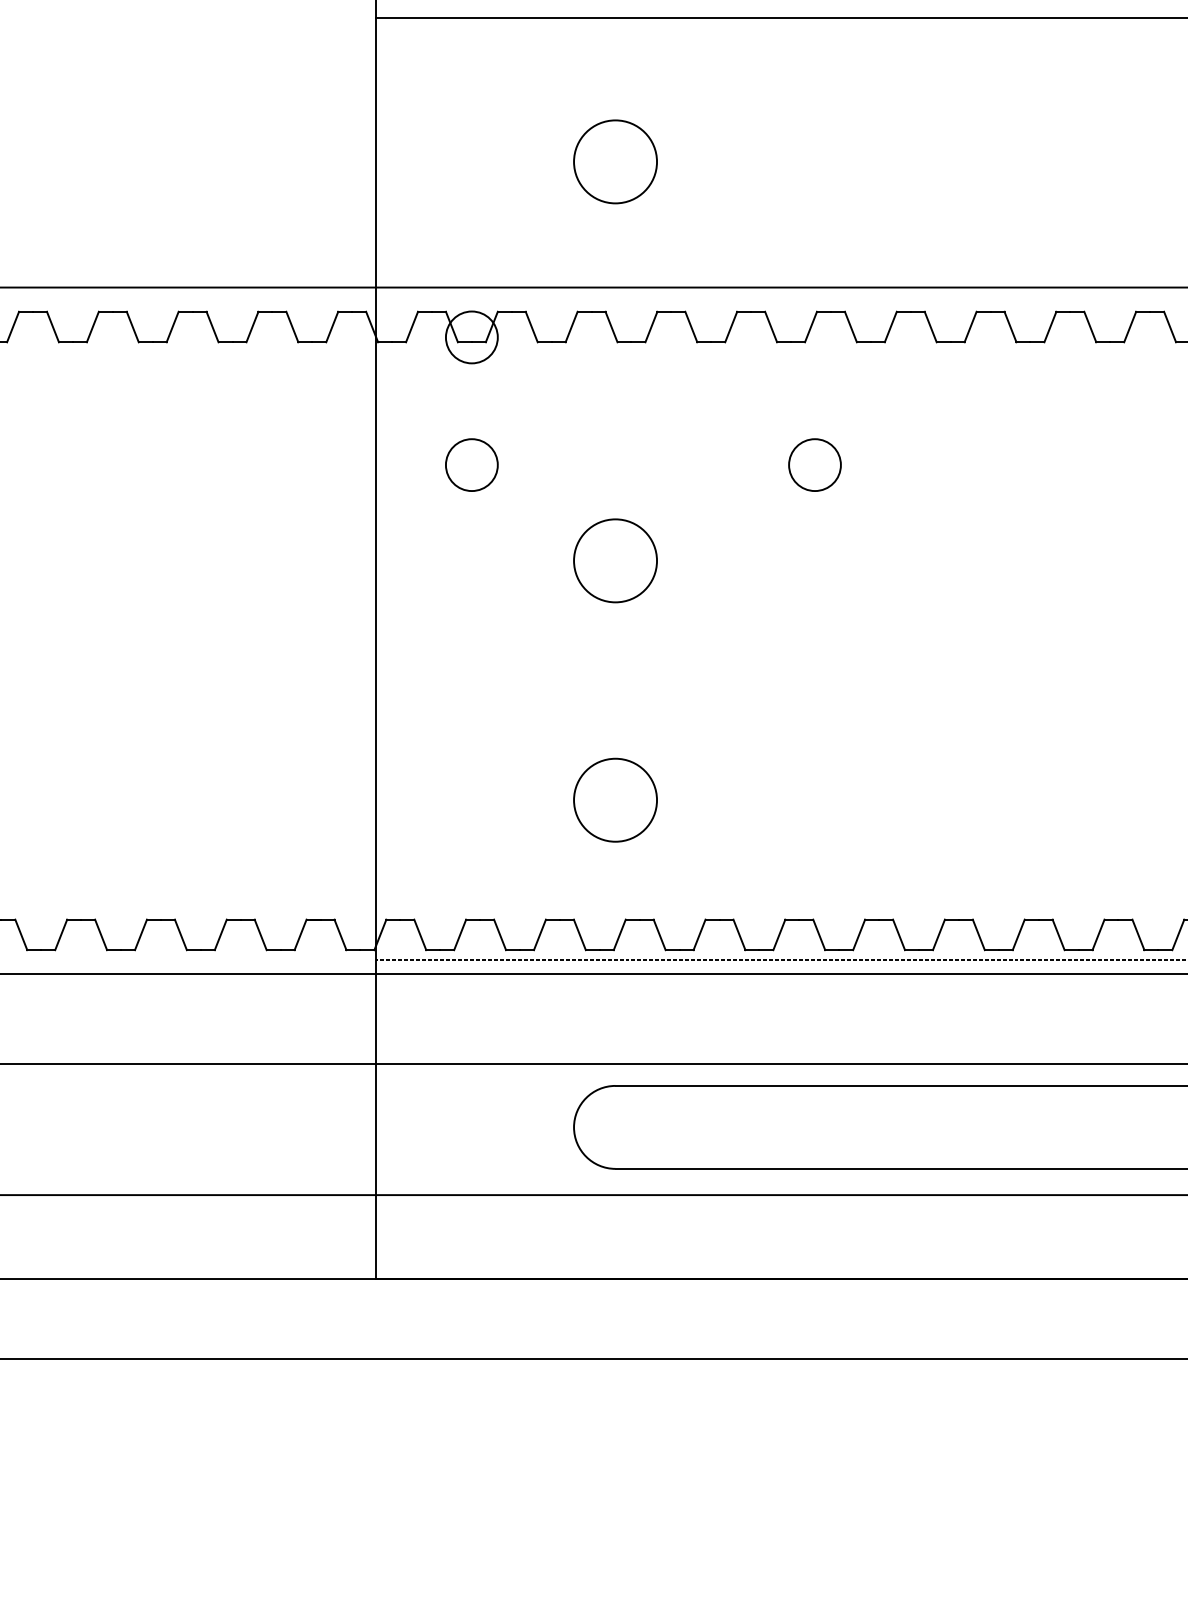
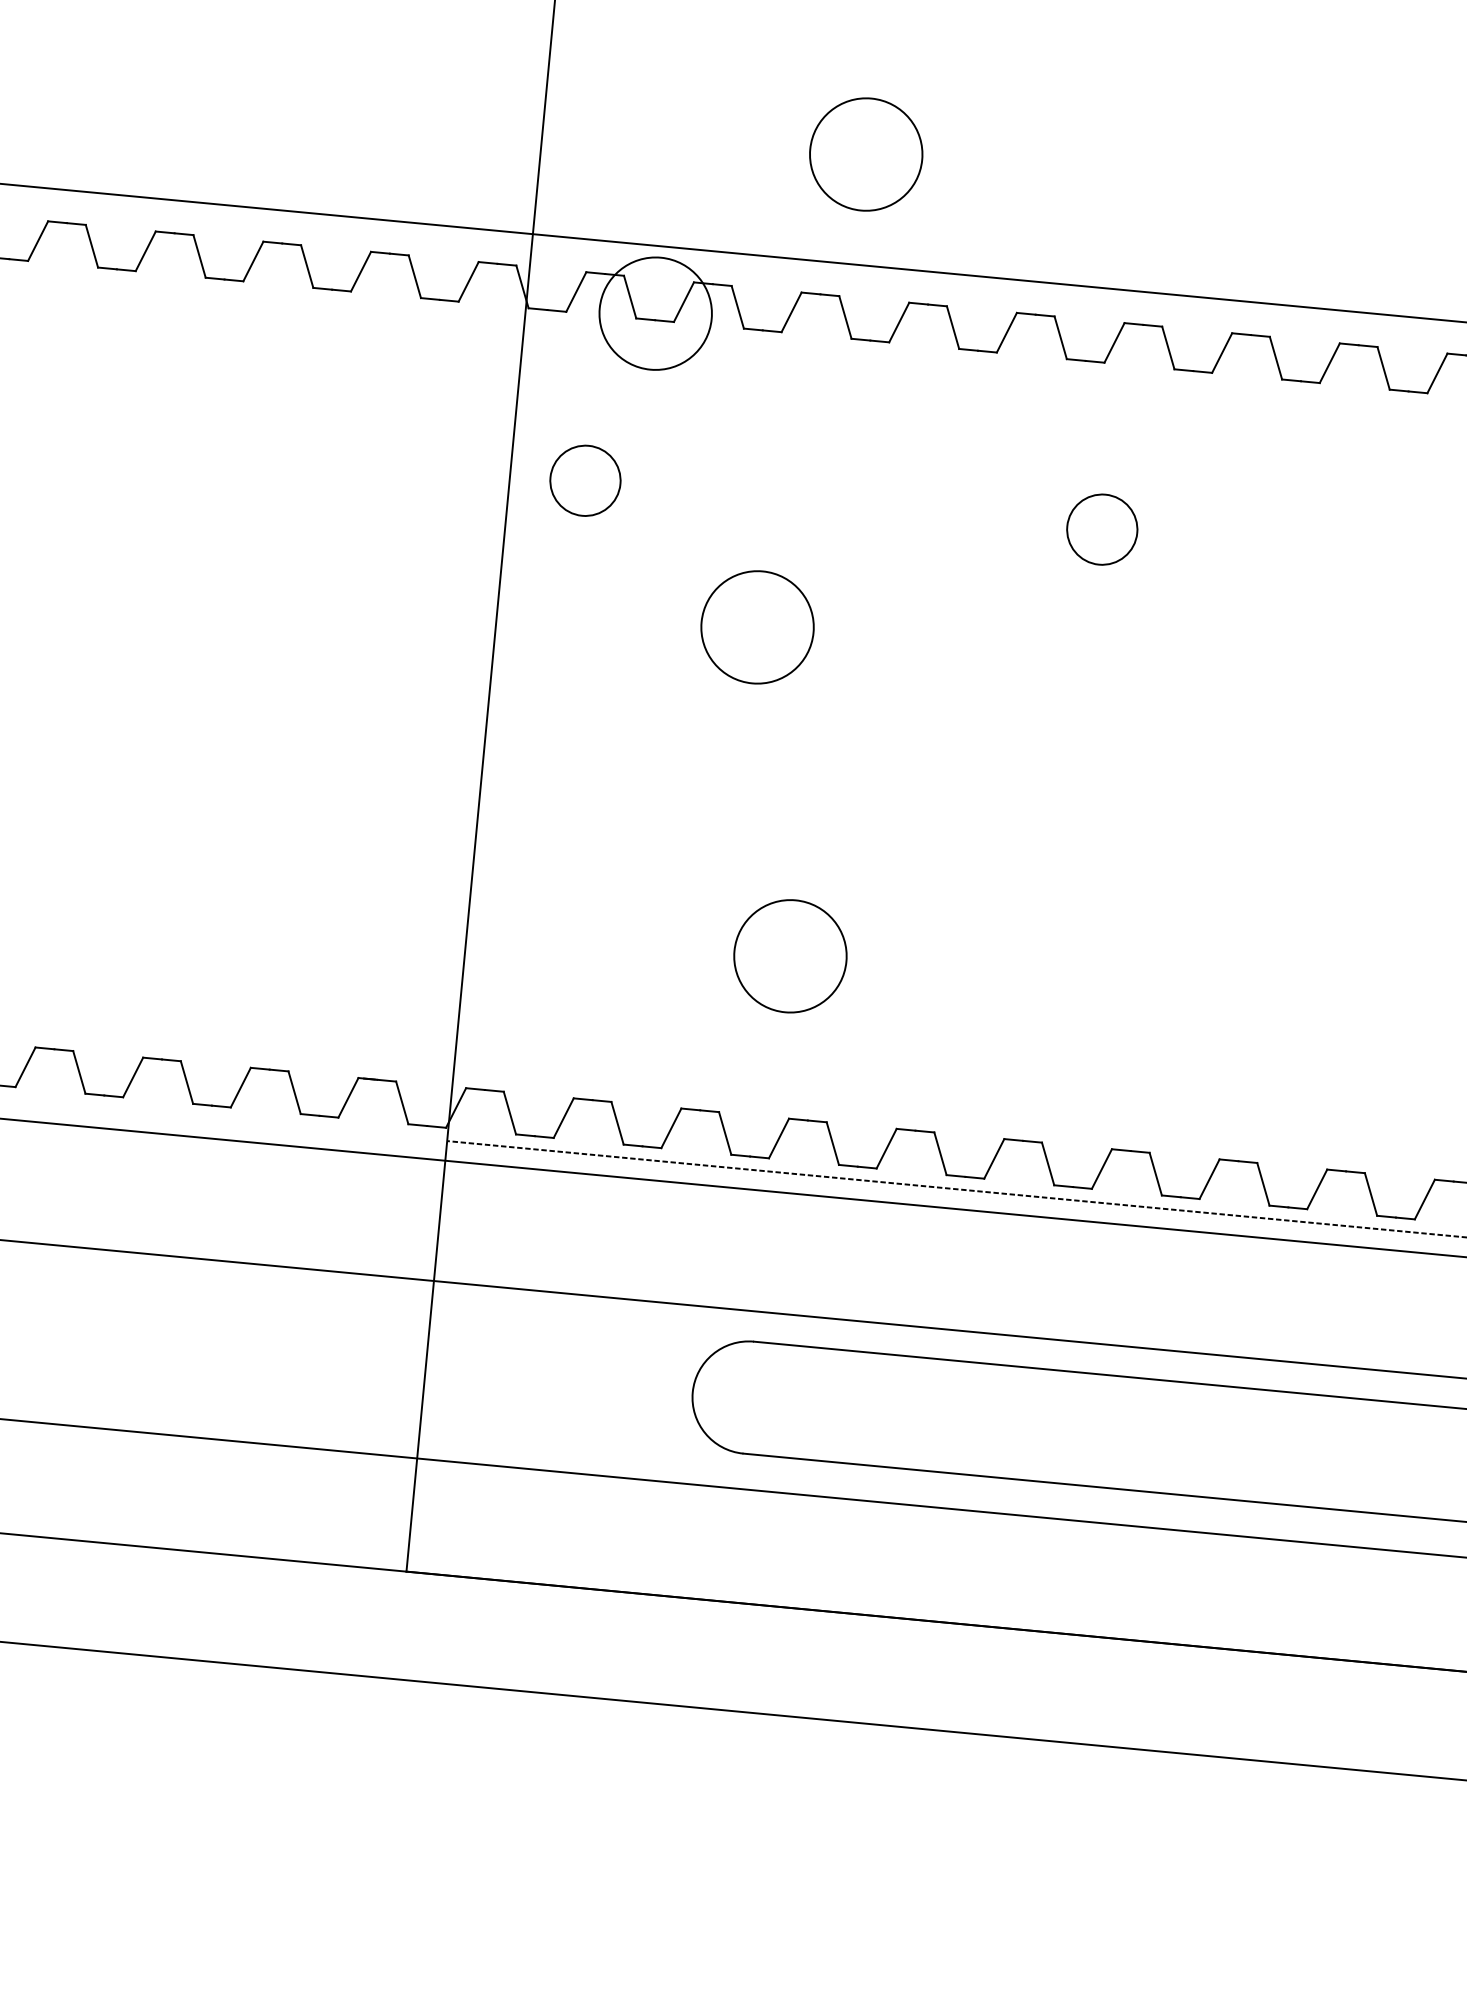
circle: (615, 161) -> (866, 154), moved
circle: (471, 337) -> (655, 313), size x1.6
circle: (471, 464) -> (585, 479), moved
circle: (615, 560) -> (757, 626), moved

